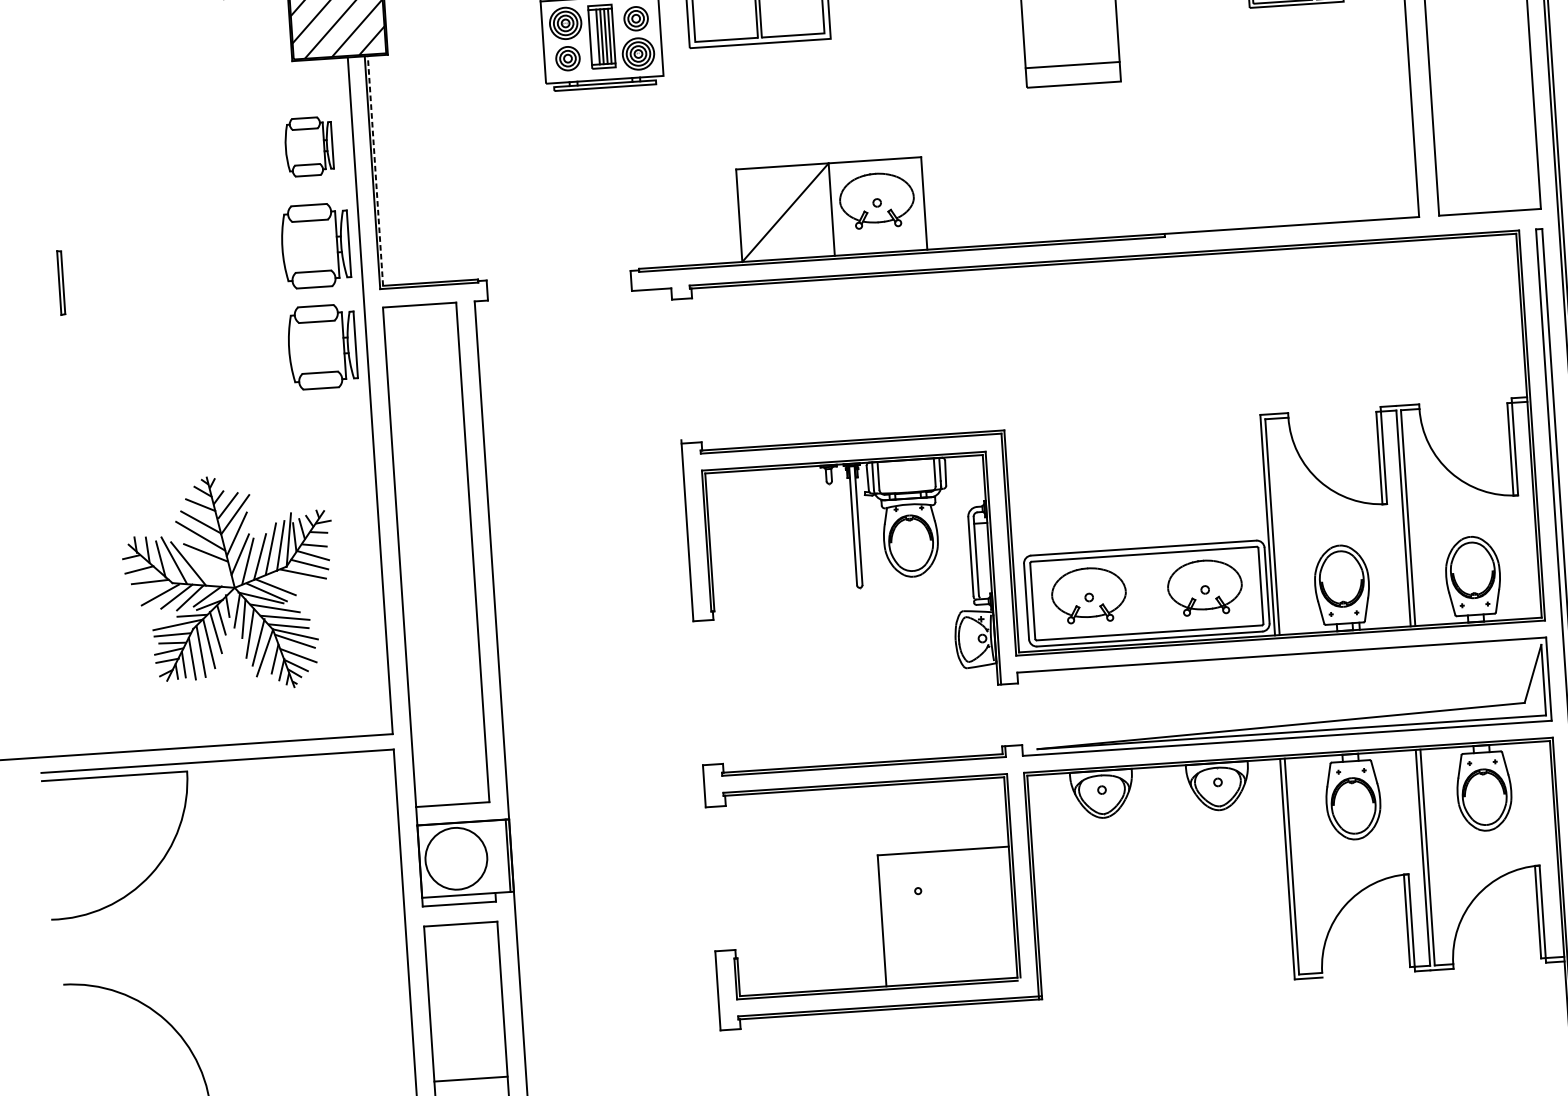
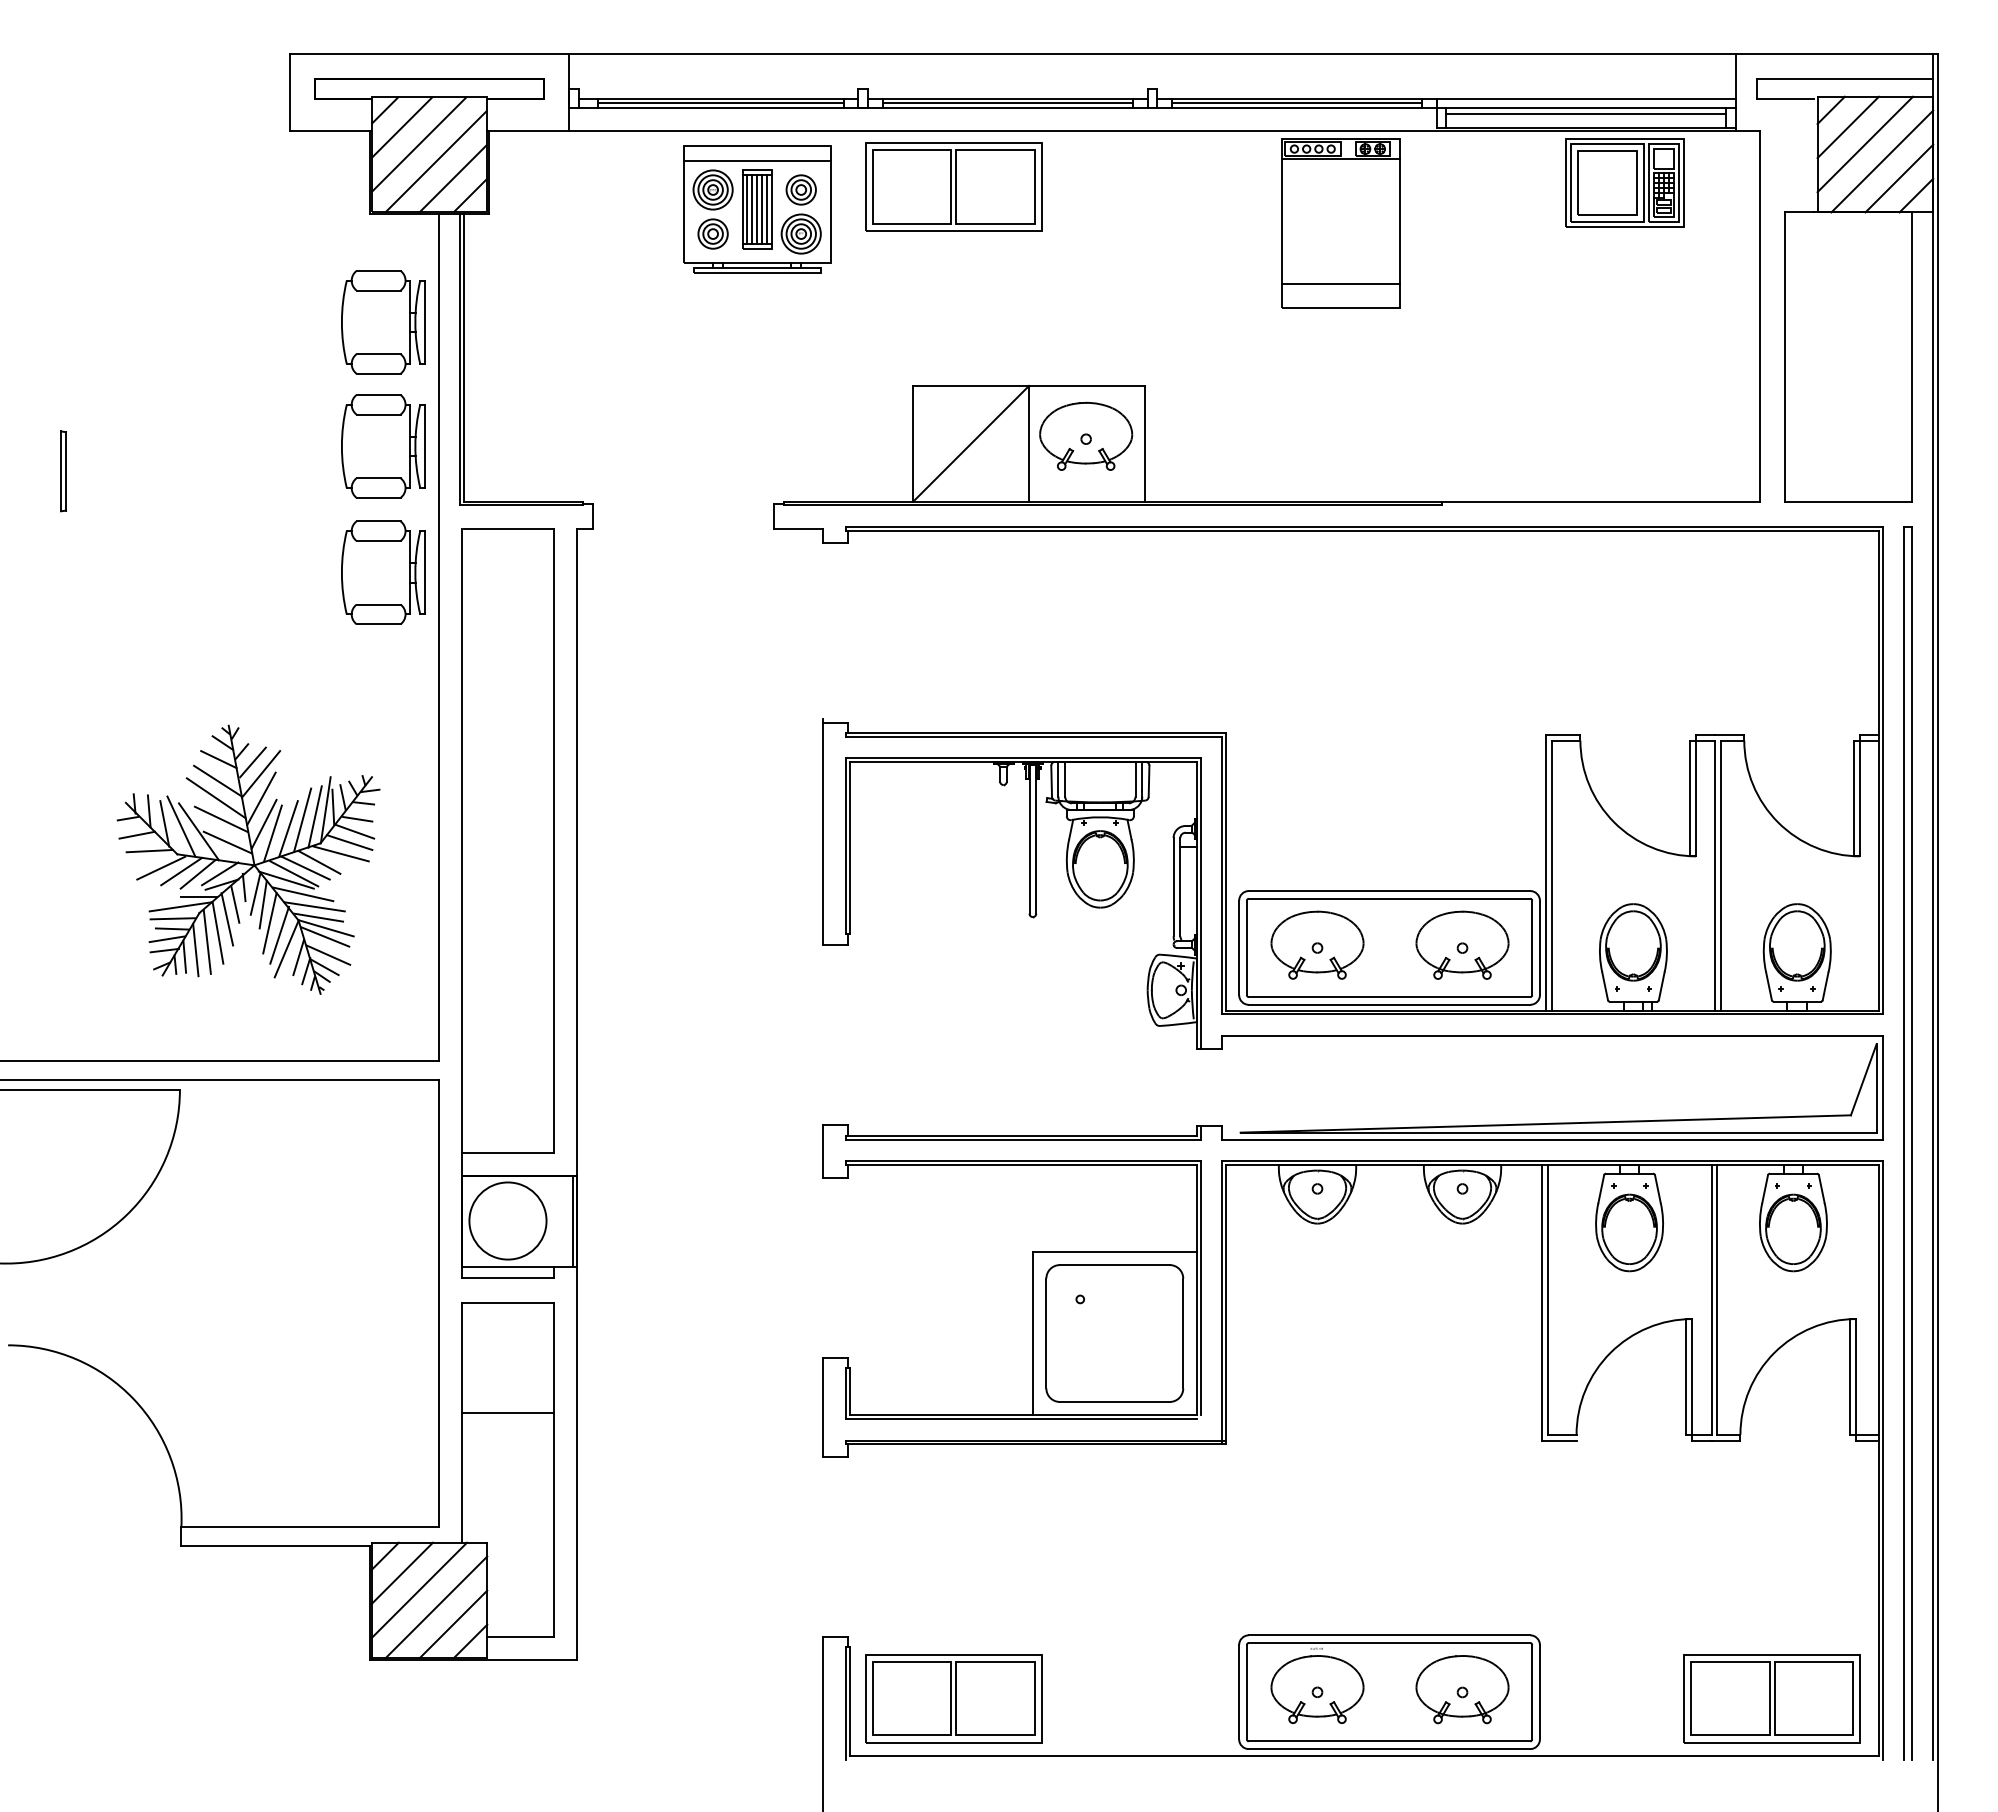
line: (594, 37) -> (747, 209), added
part: (309, 146) -> (383, 322), size x1.43
line: (375, 170) -> (464, 357), dashed -> solid
line: (212, 571) -> (227, 842), added
line: (286, 582) -> (319, 862), added
part: (947, 916) -> (1114, 1333), added
line: (470, 1079) -> (507, 1412), moved

